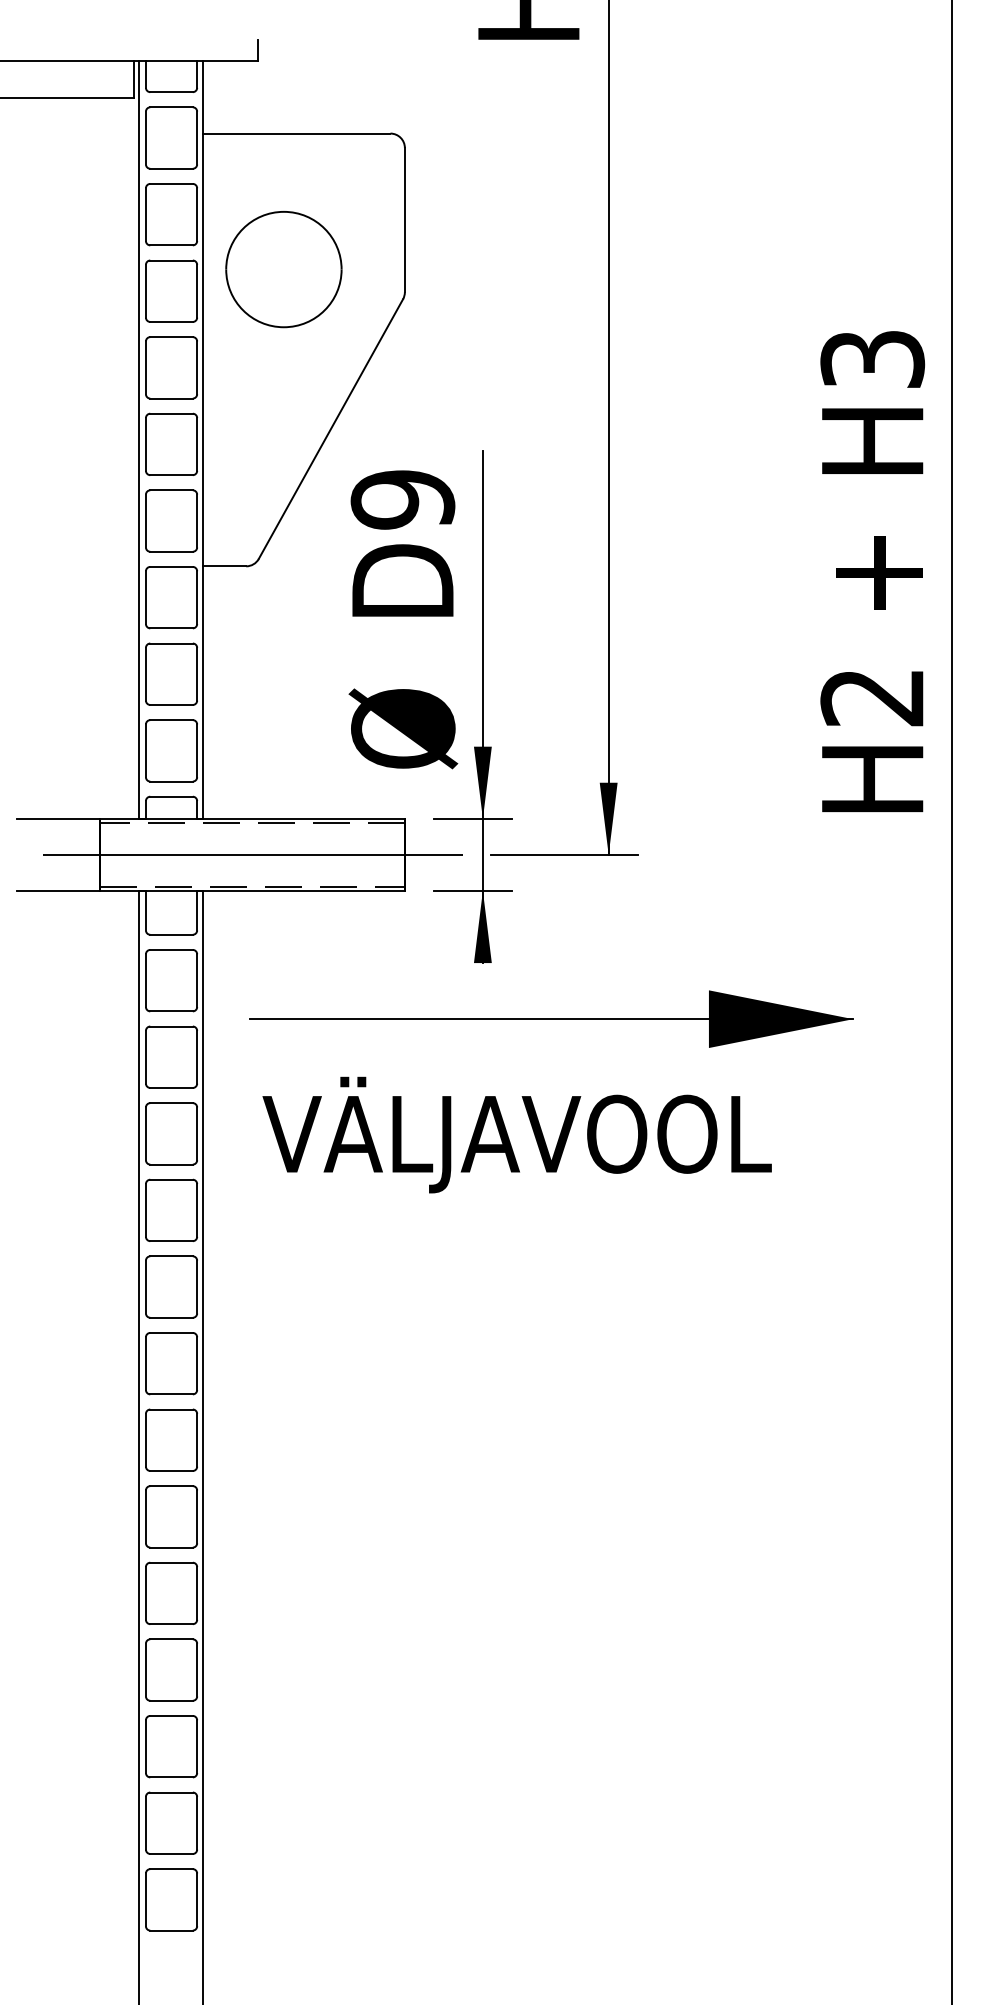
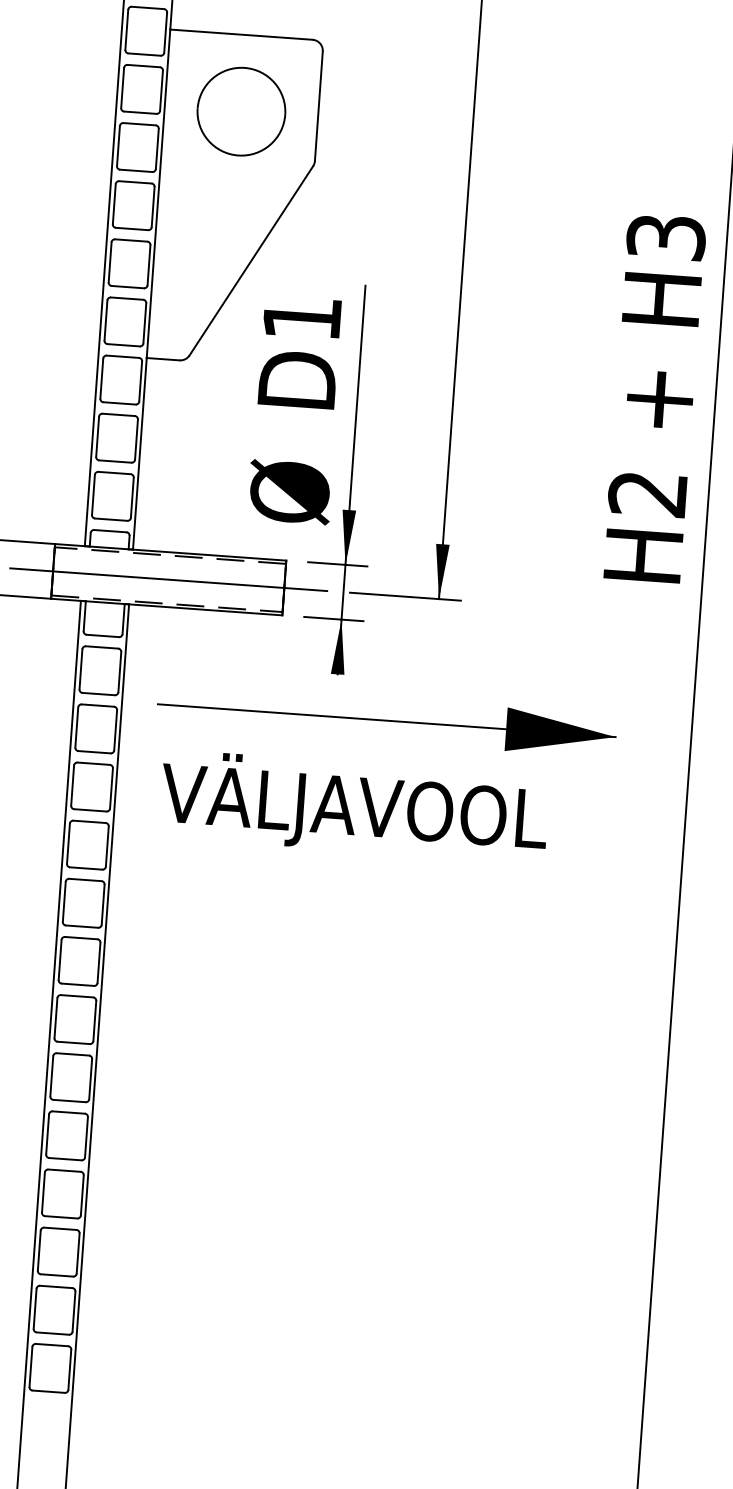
part: (283, 269) -> (241, 111), moved
text: (402, 499) -> (301, 318), D9 -> D1

